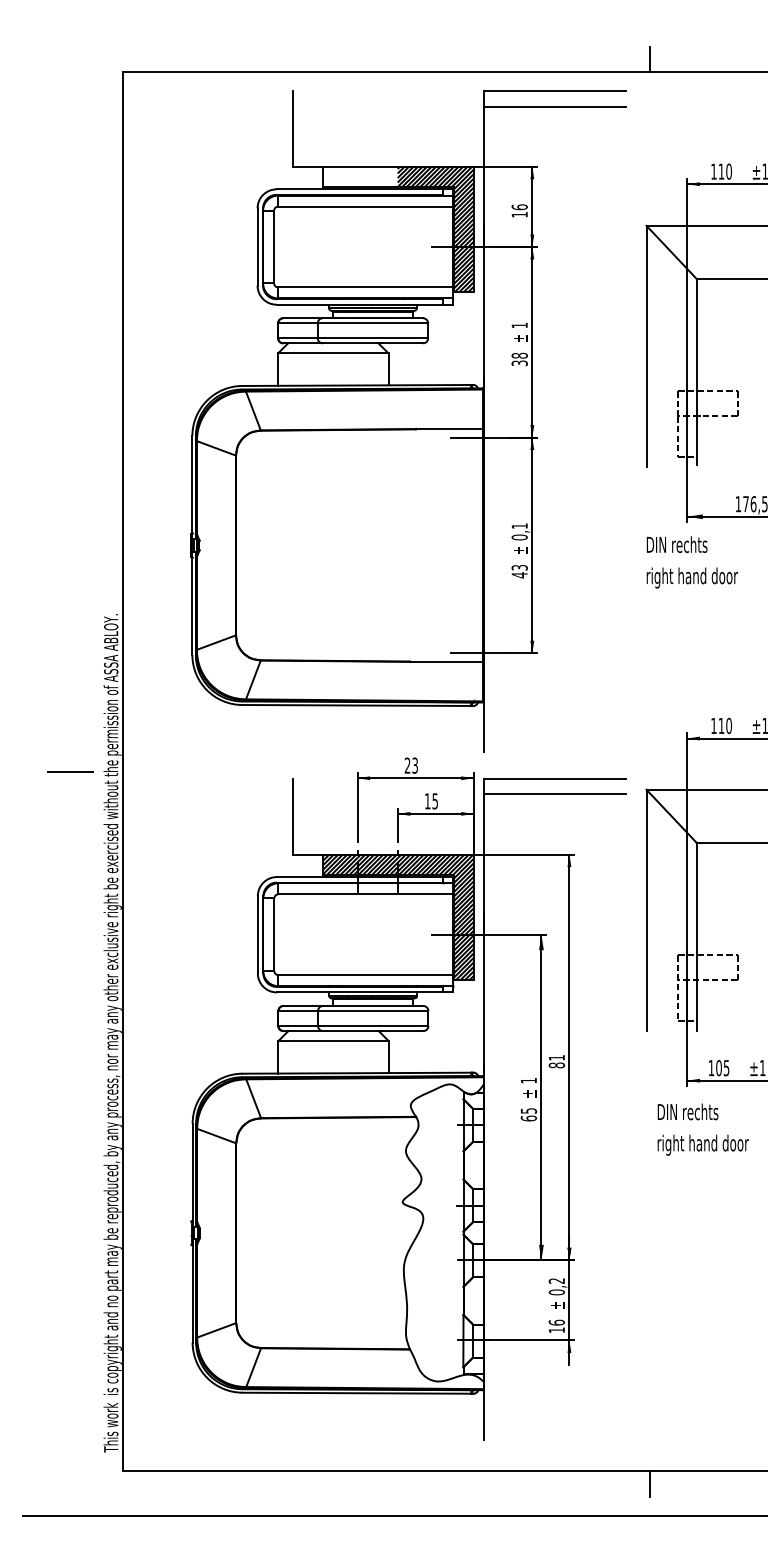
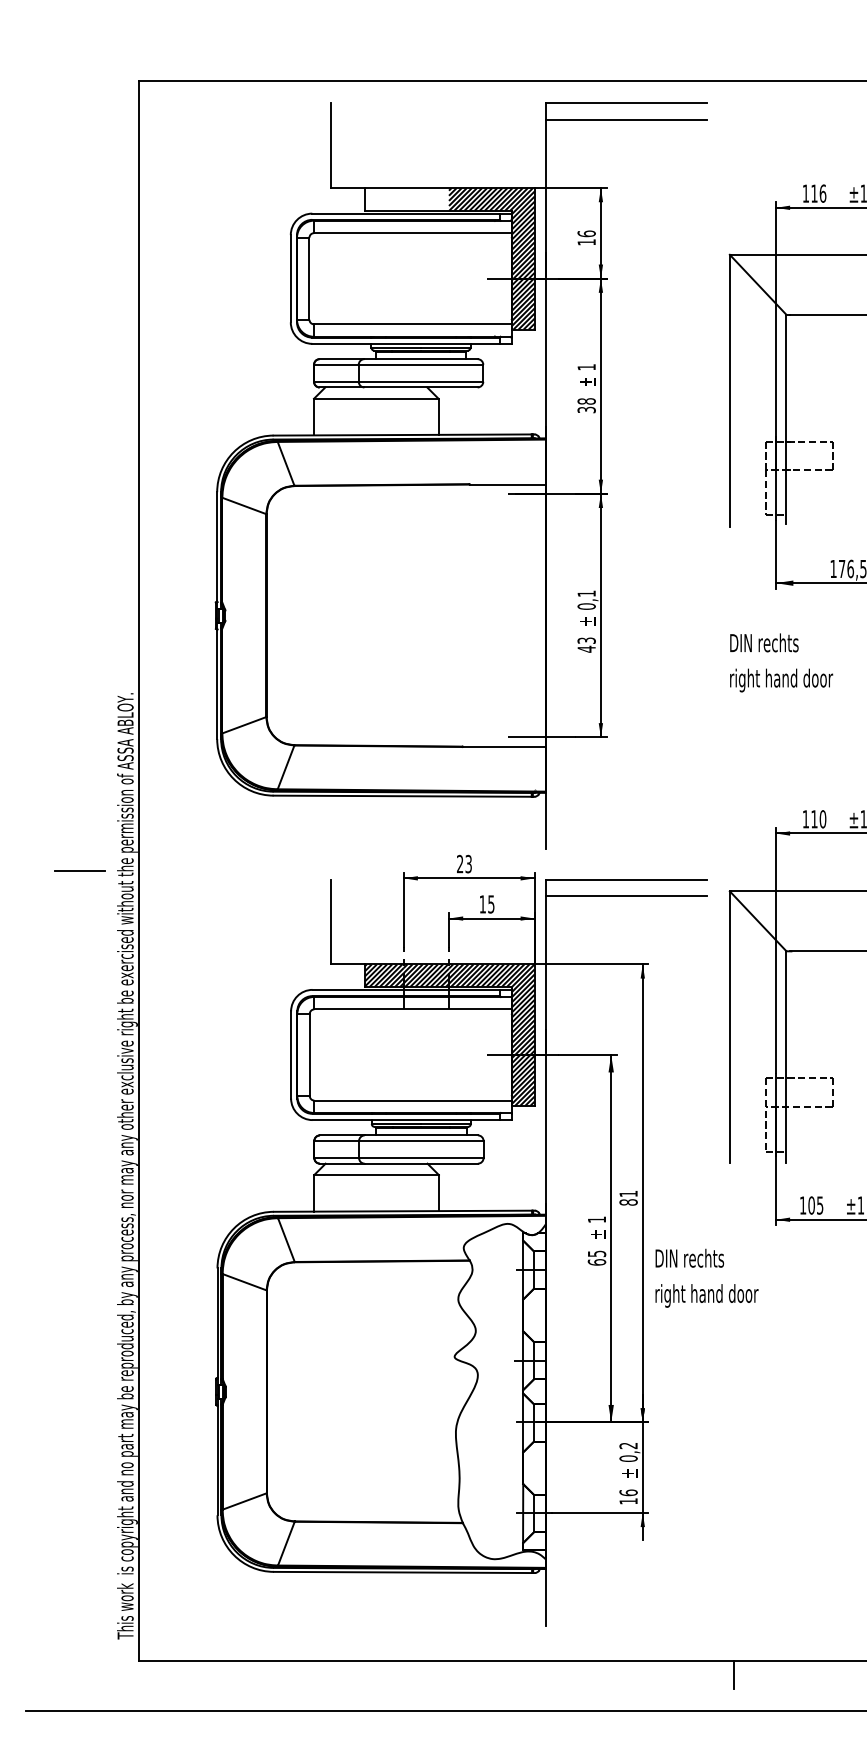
line: (650, 58) -> (734, 65), removed
text: (729, 171) -> (823, 193), 110 -> 116
text: (691, 562) -> (780, 663), moved
text: (702, 1129) -> (706, 1278), moved

